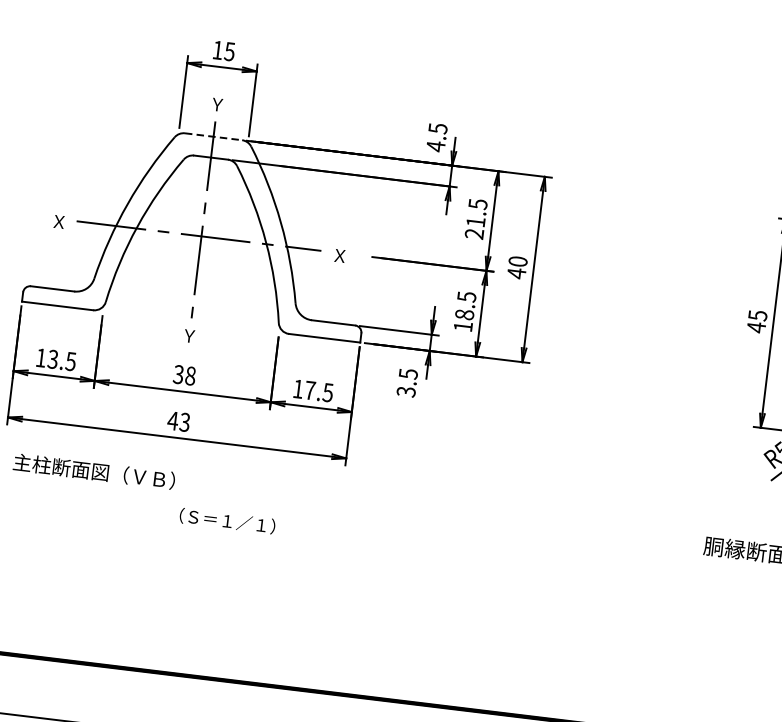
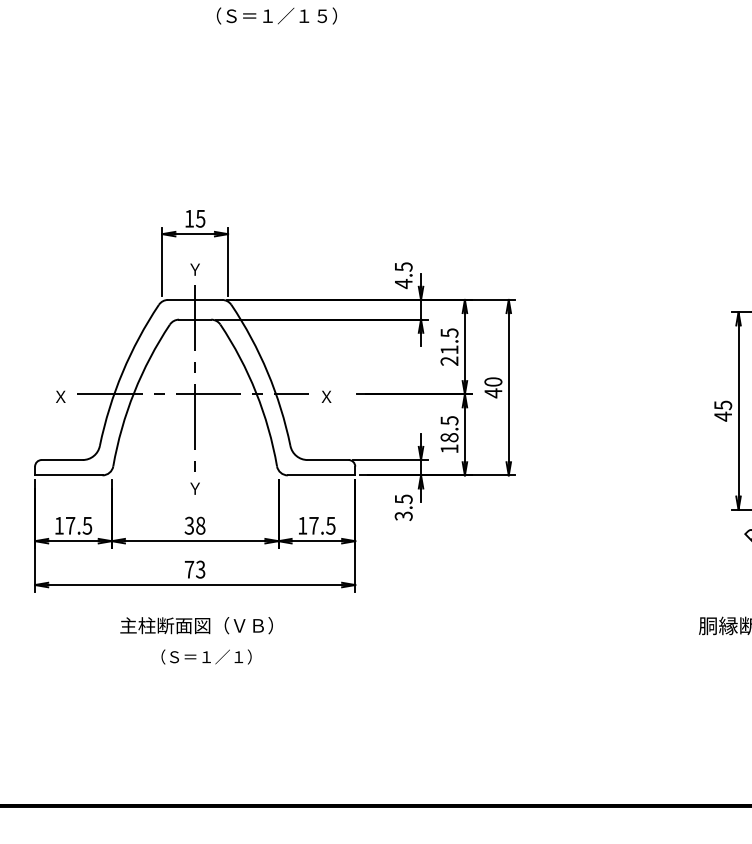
line: (213, 136) -> (195, 299), dashed -> solid
text: (53, 359) -> (70, 525), 13.5 -> 17.5
text: (173, 420) -> (189, 569), 43 -> 73
text: (94, 471) -> (196, 625), moved
text: (227, 520) -> (206, 656), moved

